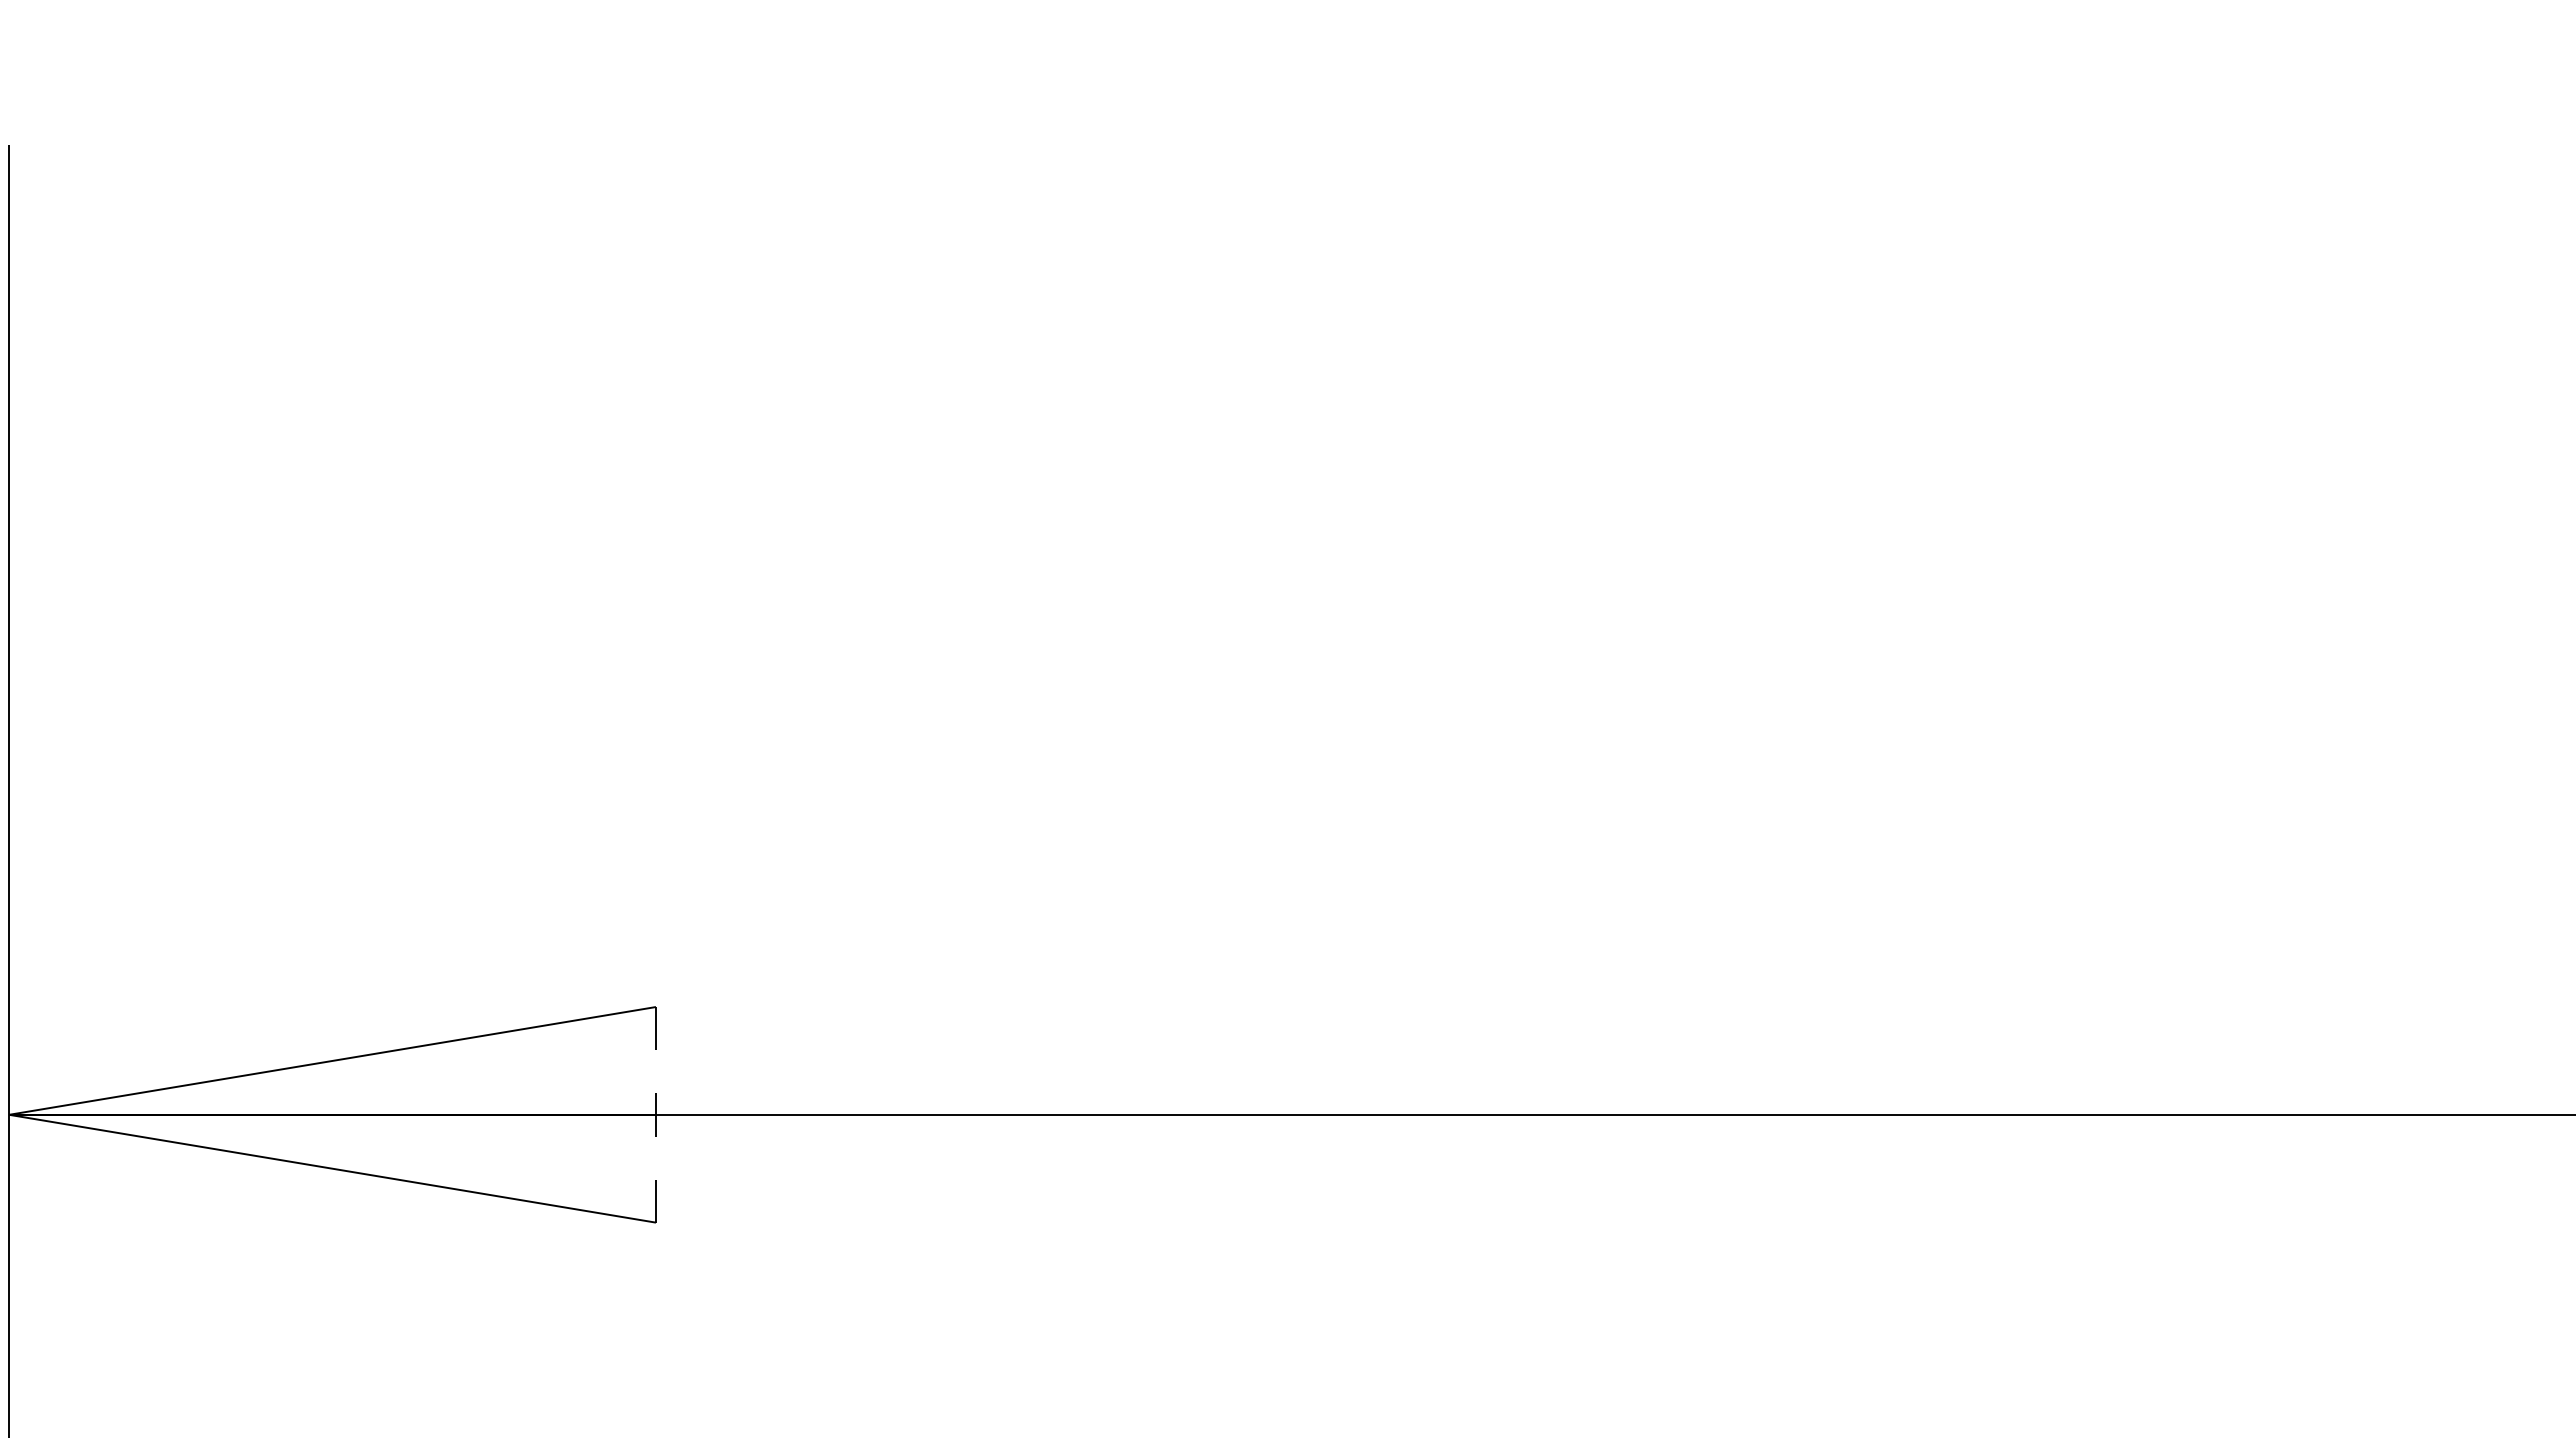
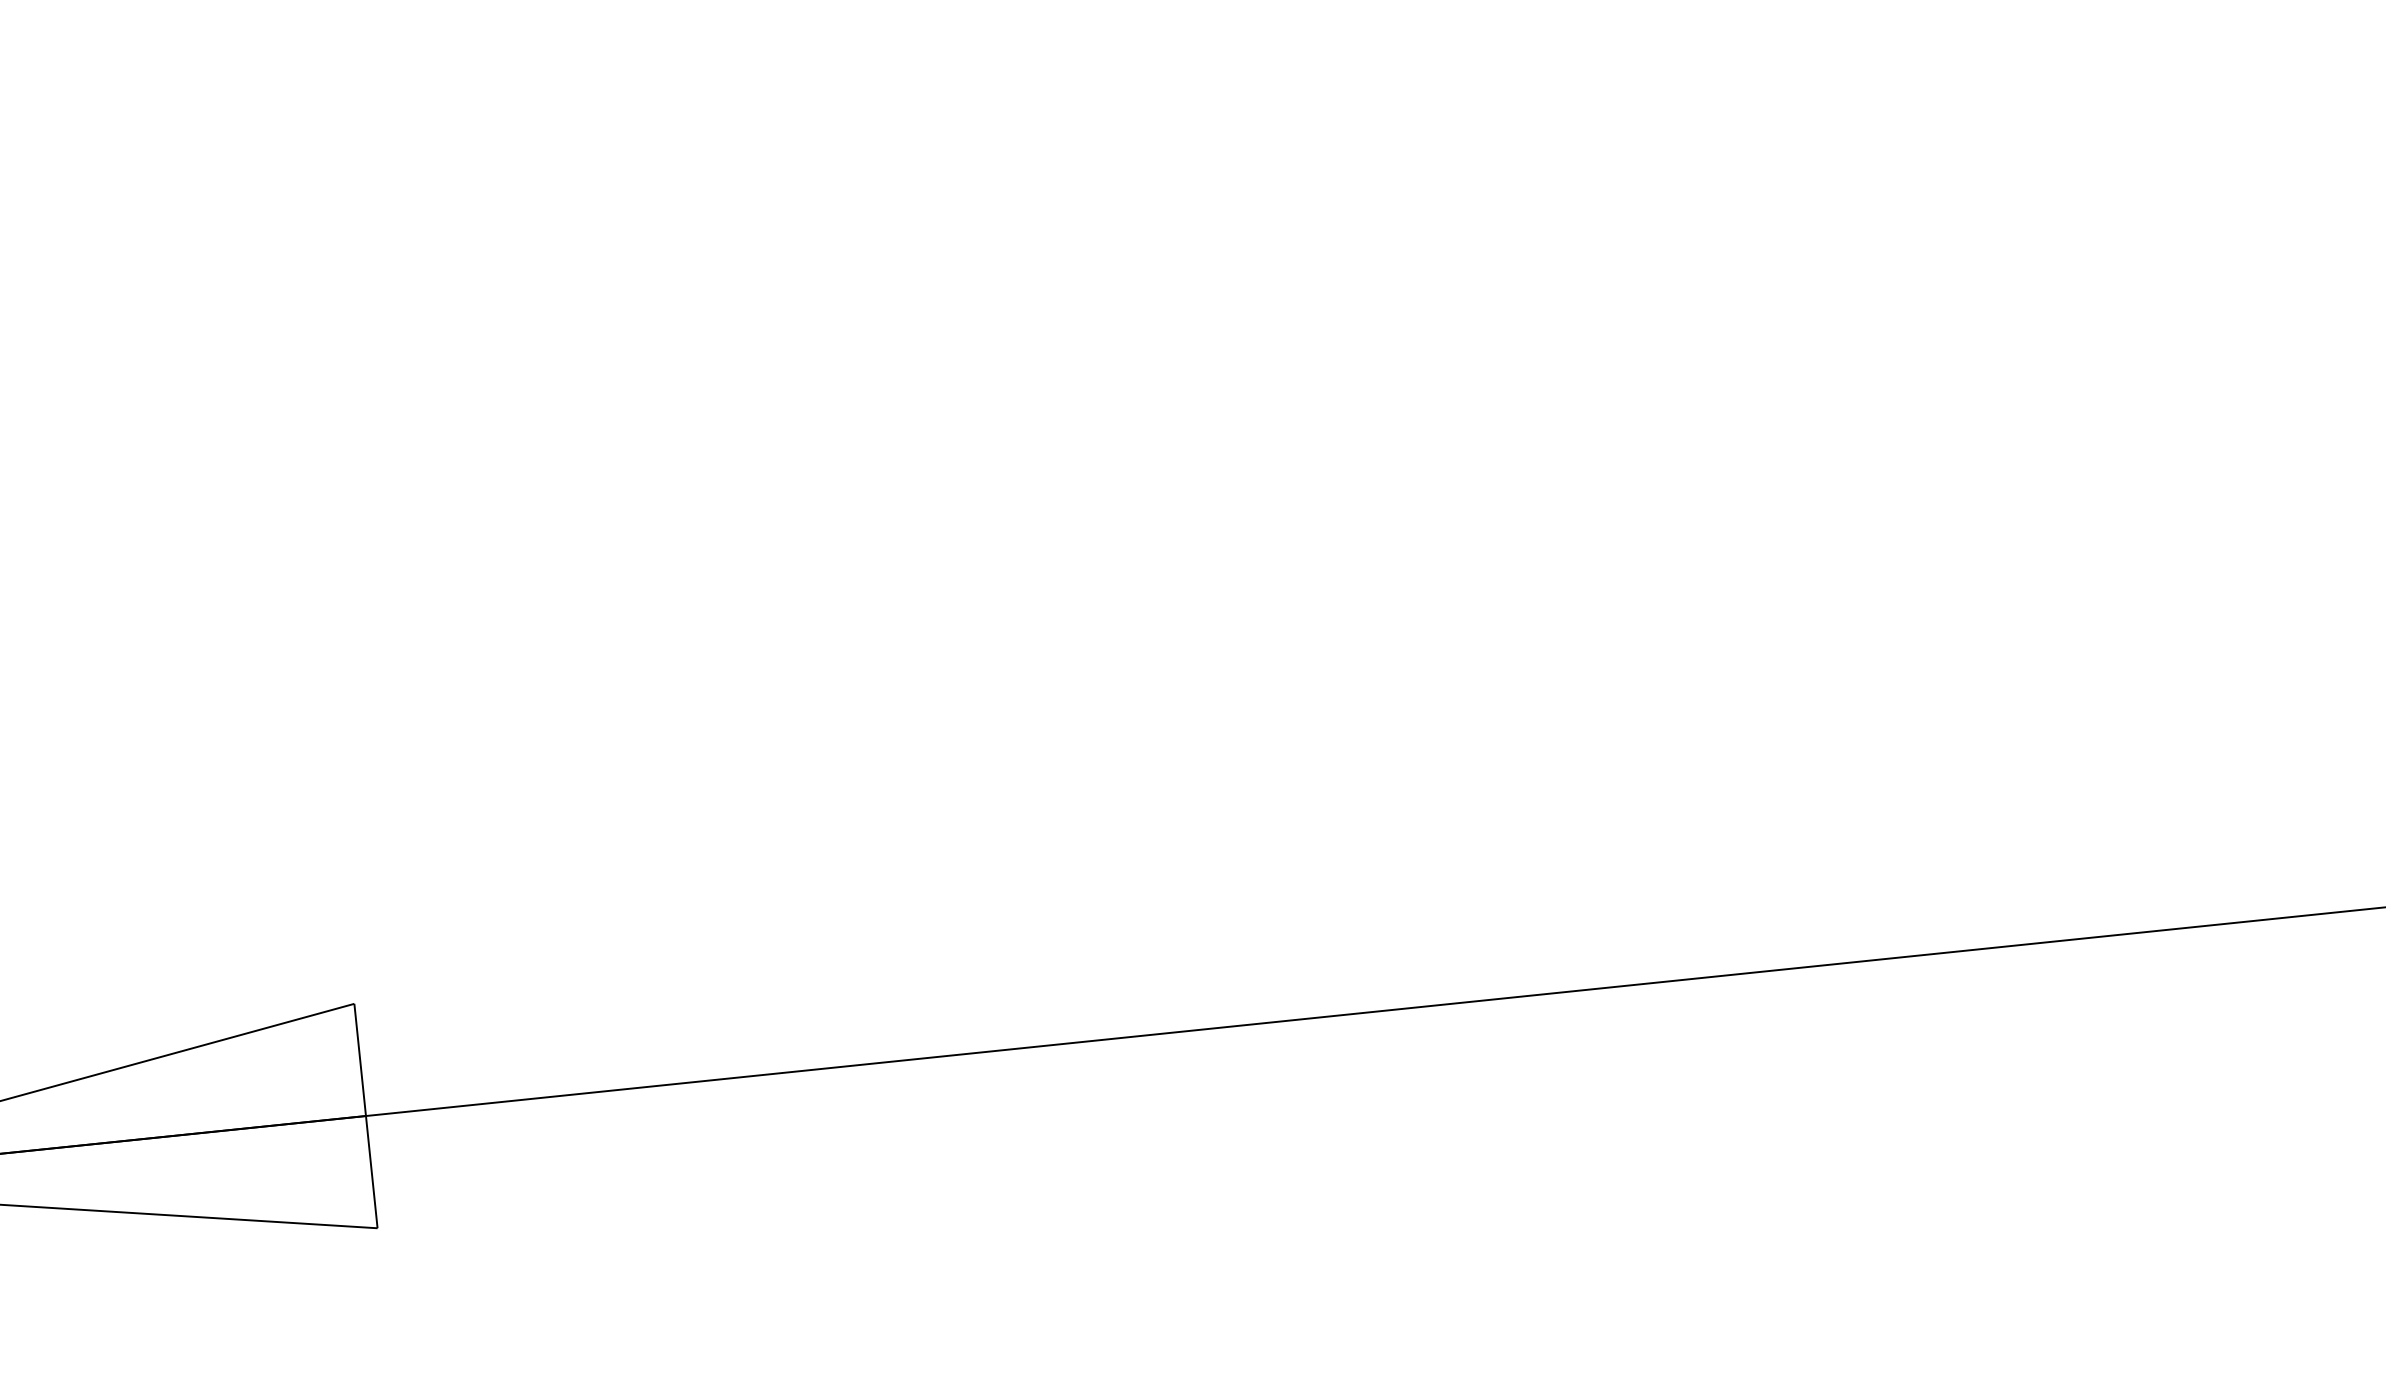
line: (655, 1114) -> (365, 1115), dashed -> solid

